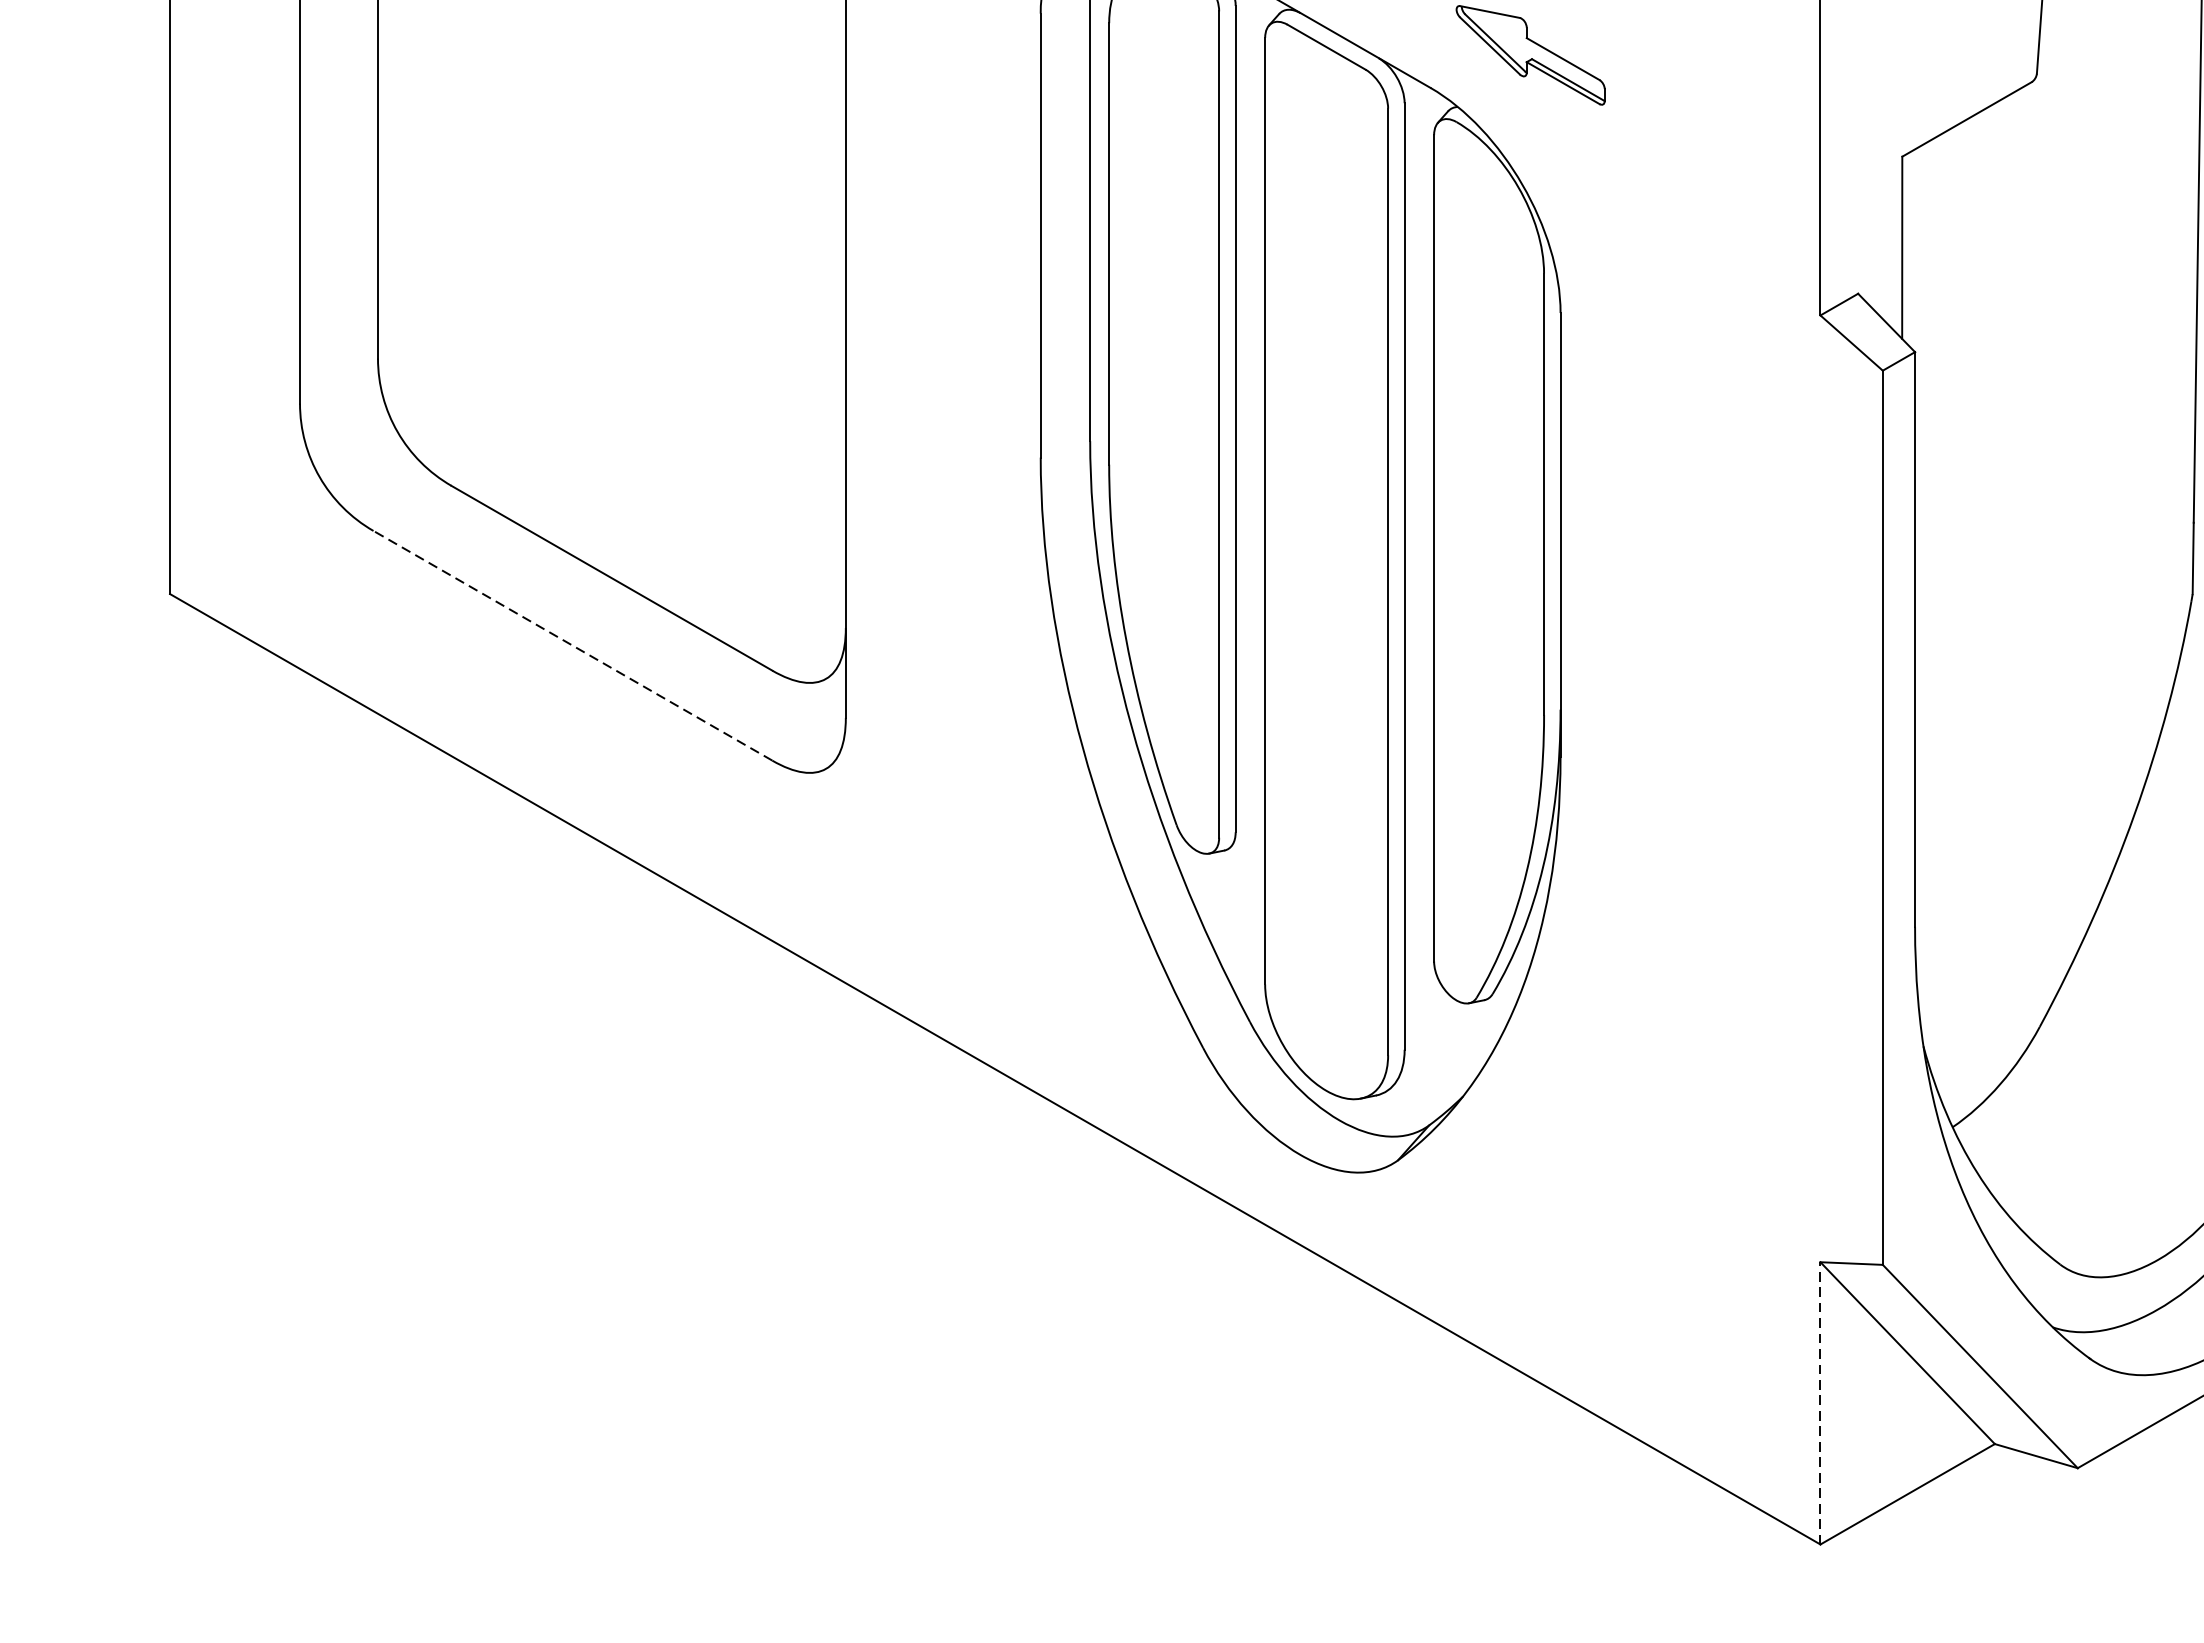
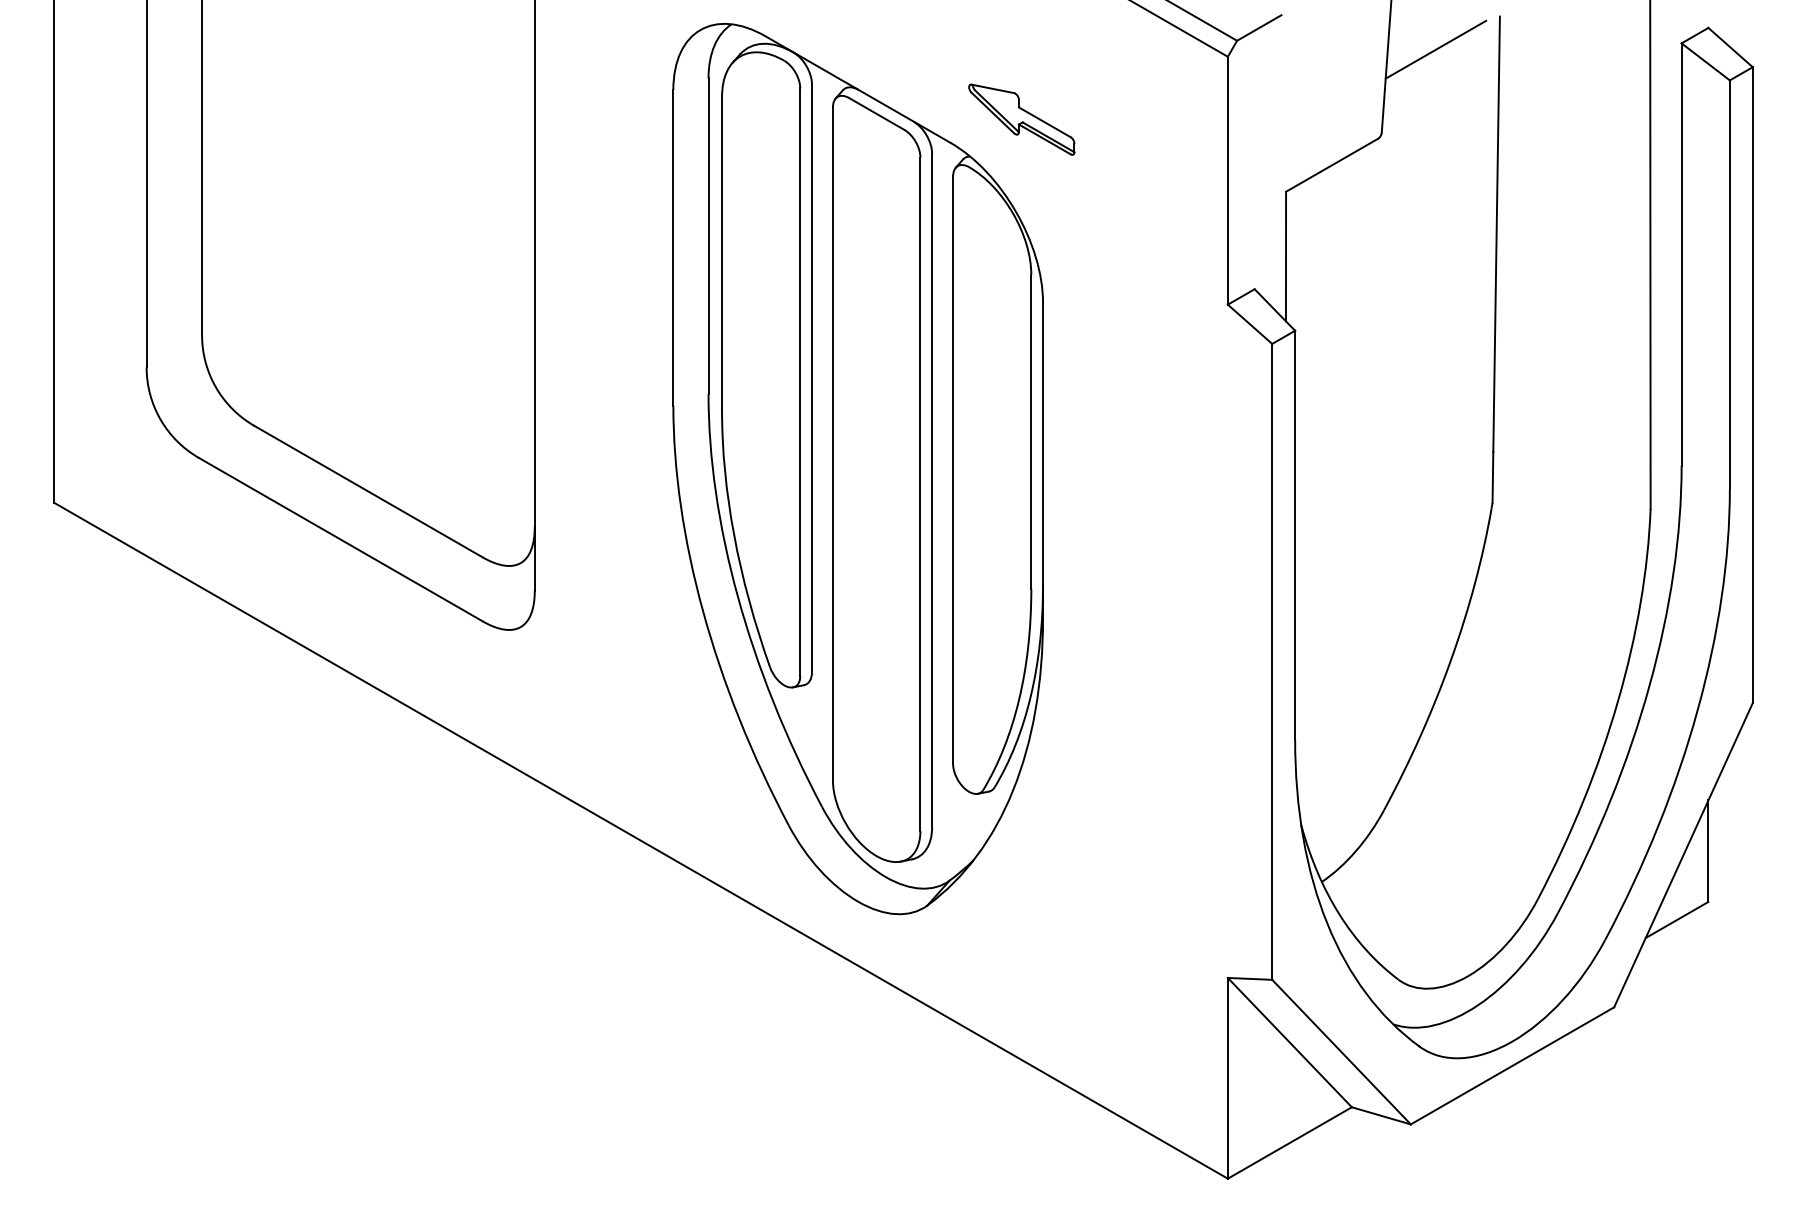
line: (572, 645) -> (340, 539), dashed -> solid
line: (1819, 1402) -> (1227, 1077), dashed -> solid

